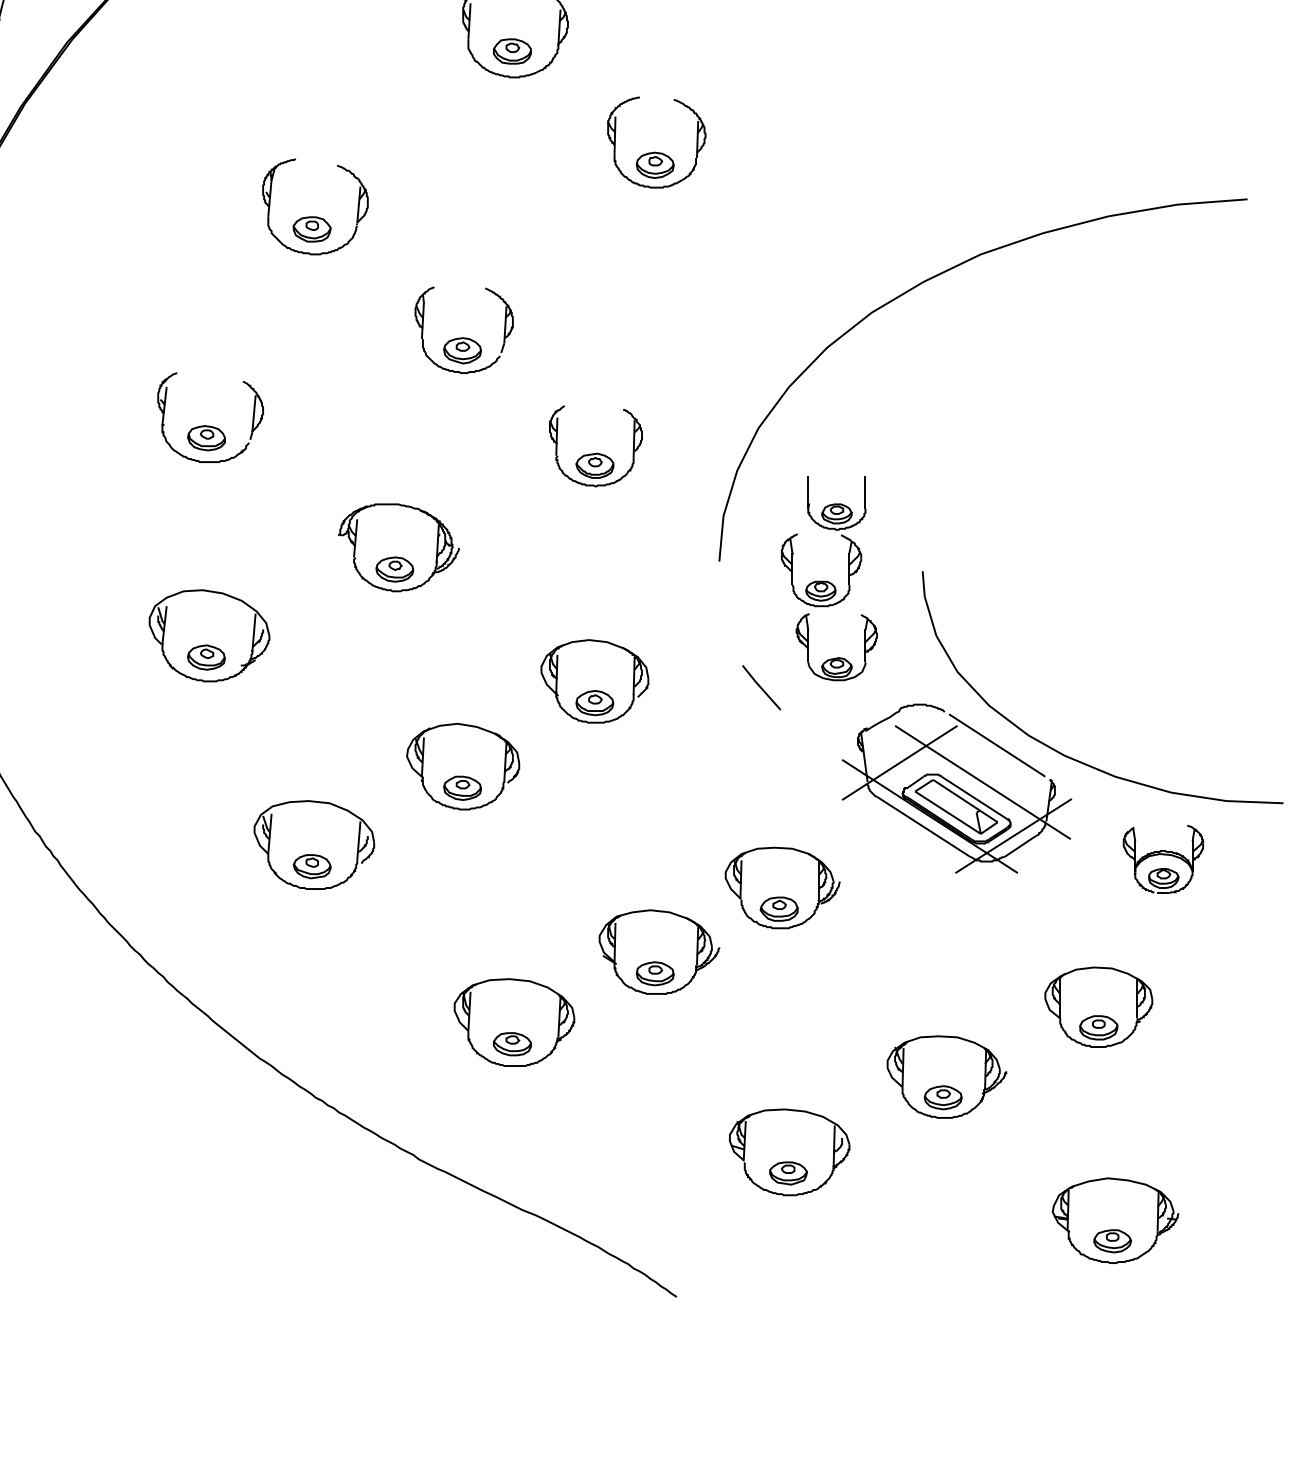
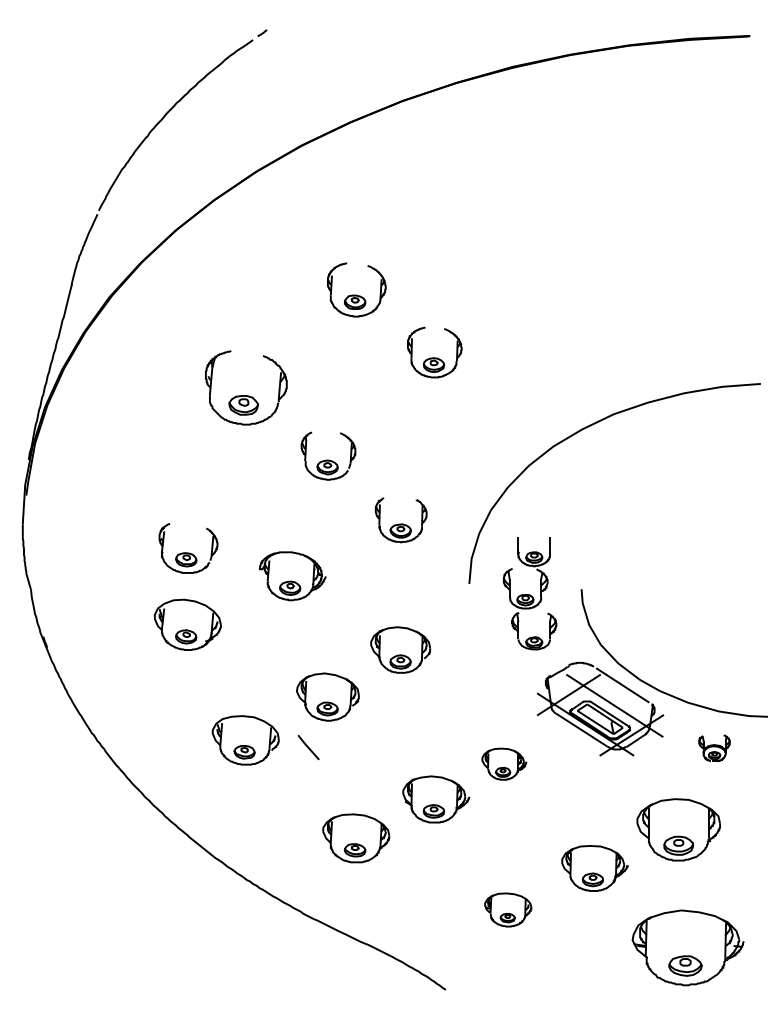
part: (315, 207) -> (246, 388), size x1.4
part: (210, 417) -> (188, 548), moved
line: (761, 687) -> (308, 747), moved
part: (1163, 859) -> (714, 748), size x0.7
part: (783, 888) -> (504, 764), size x0.7
part: (1098, 1006) -> (678, 829), size x1.4
part: (790, 1151) -> (508, 909), size x0.7
part: (1114, 1220) -> (687, 947), size x1.6

